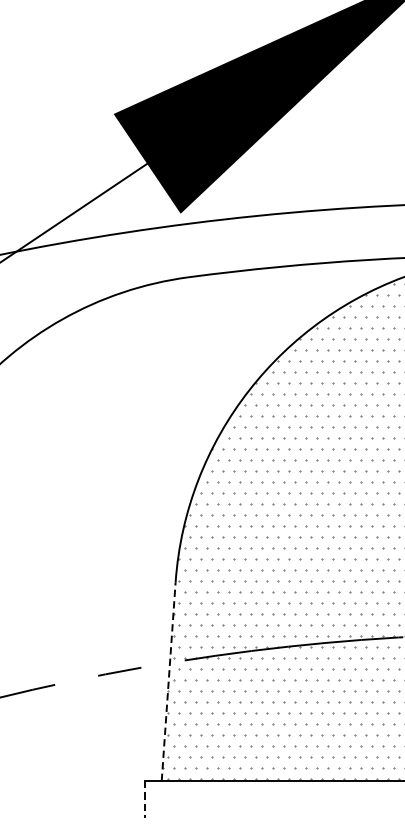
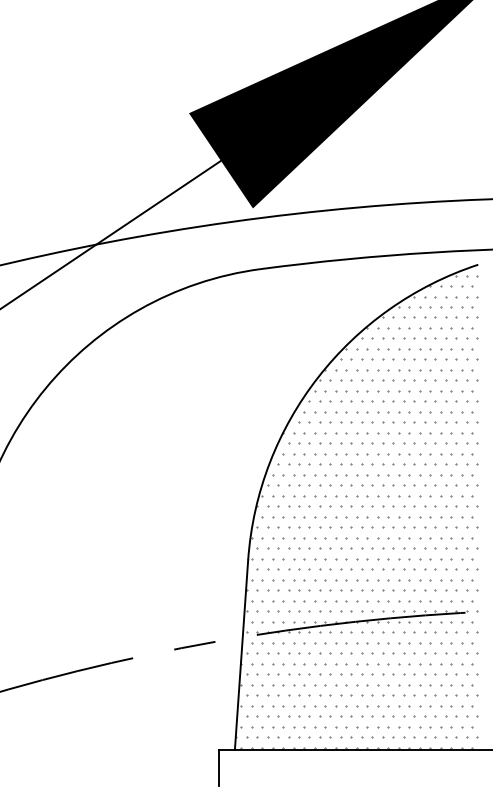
line: (168, 680) -> (241, 654), dashed -> solid
line: (144, 799) -> (218, 767), dashed -> solid

